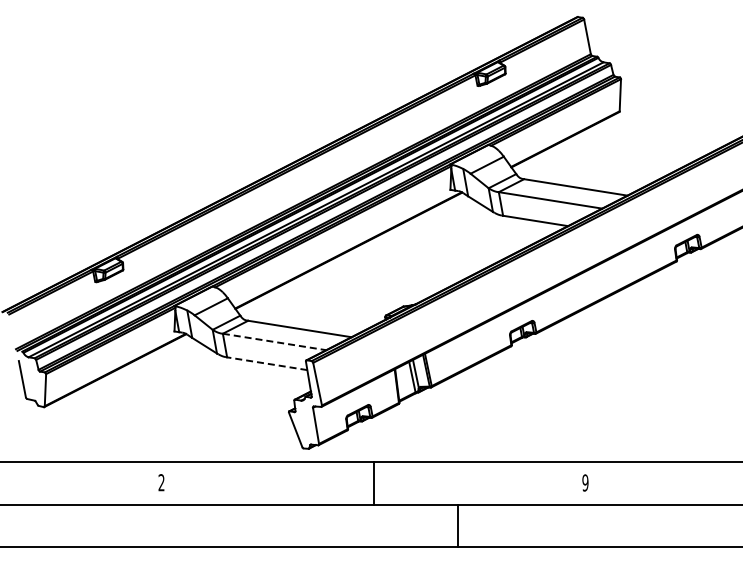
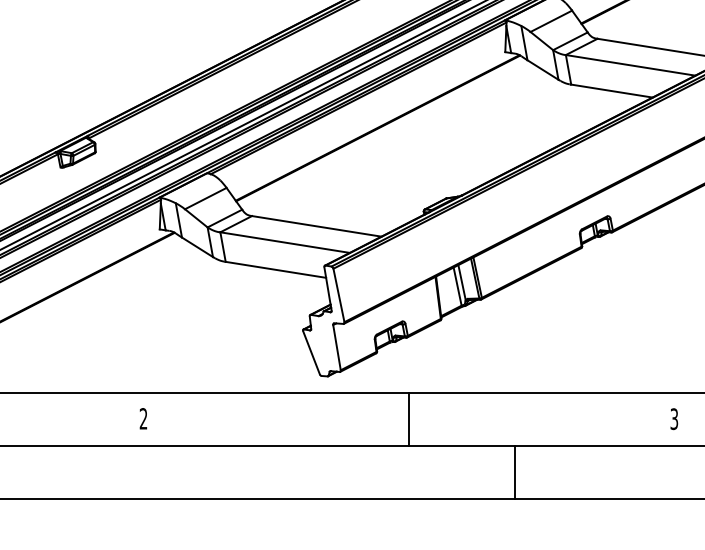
line: (275, 342) -> (286, 243), dashed -> solid
line: (267, 363) -> (276, 269), dashed -> solid
text: (585, 482) -> (674, 418), 9 -> 3

